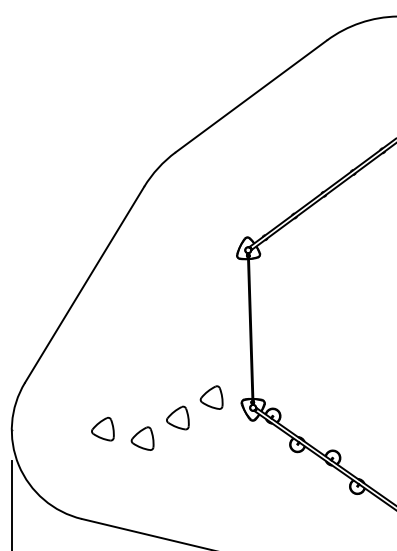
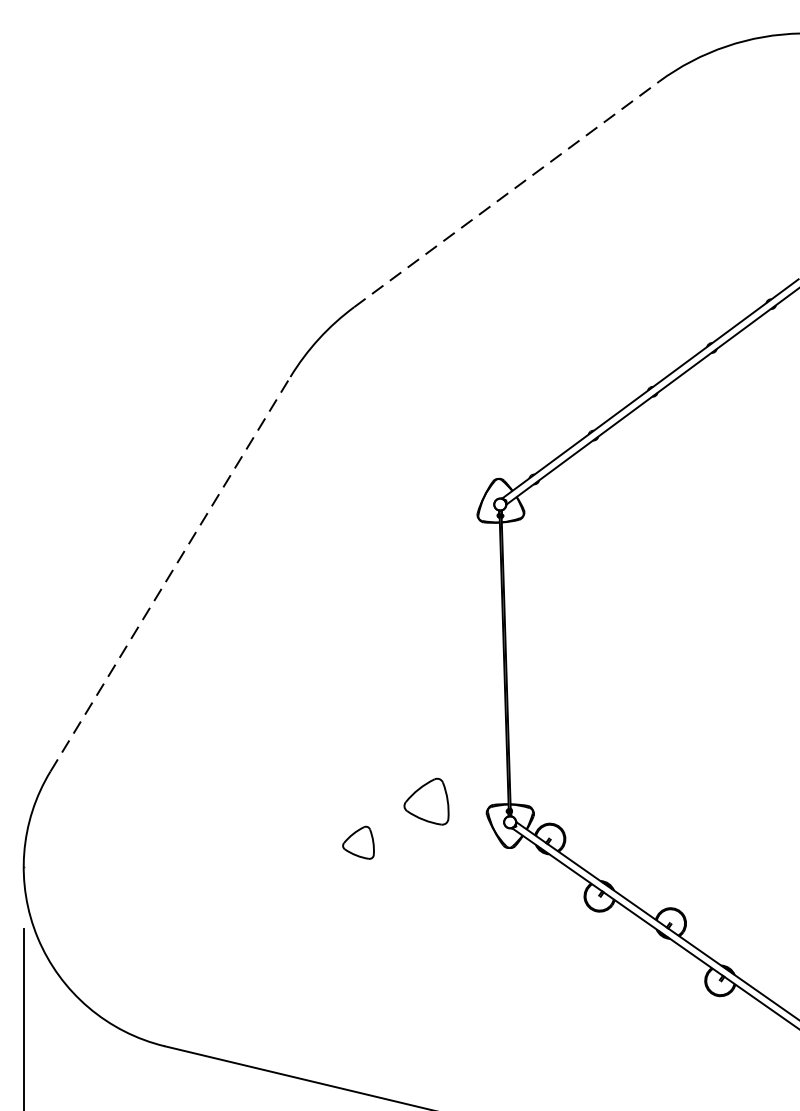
line: (251, 96) -> (506, 194), solid -> dashed
line: (84, 284) -> (170, 573), solid -> dashed
part: (177, 417) -> (357, 841), size x0.7
part: (102, 428) -> (206, 863), removed
part: (142, 438) -> (287, 884), removed

